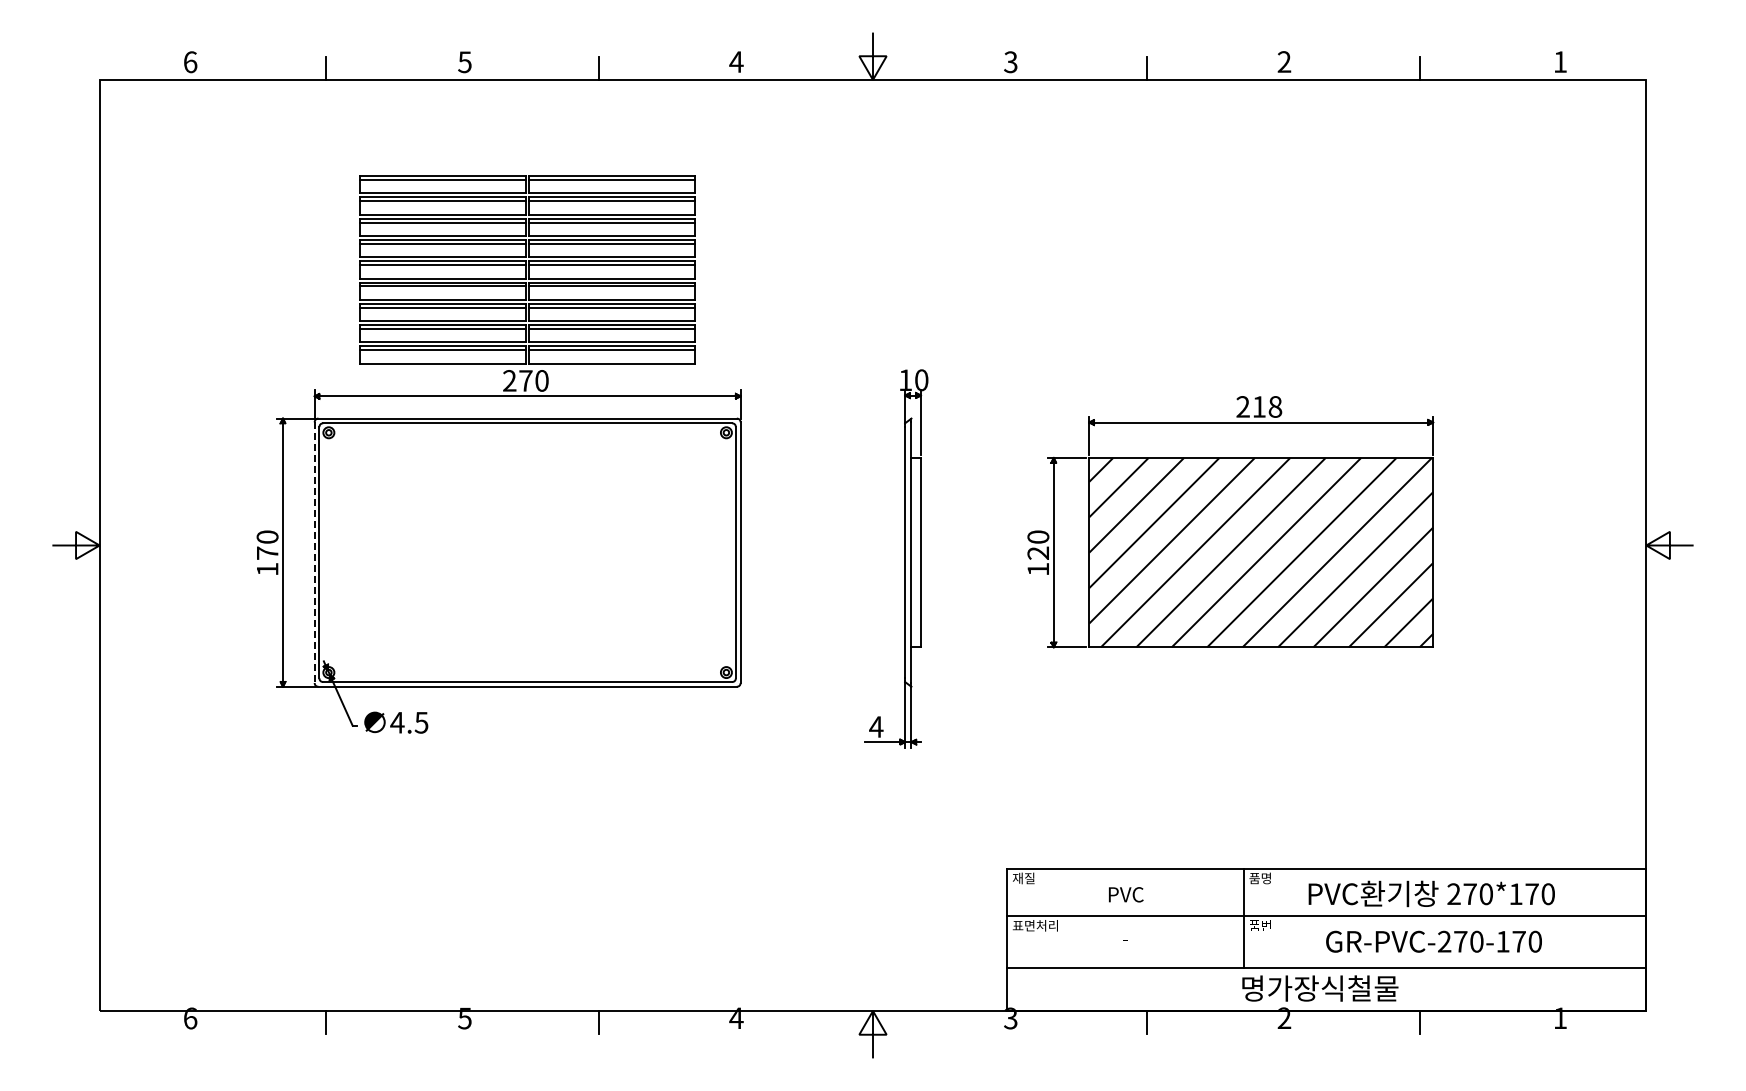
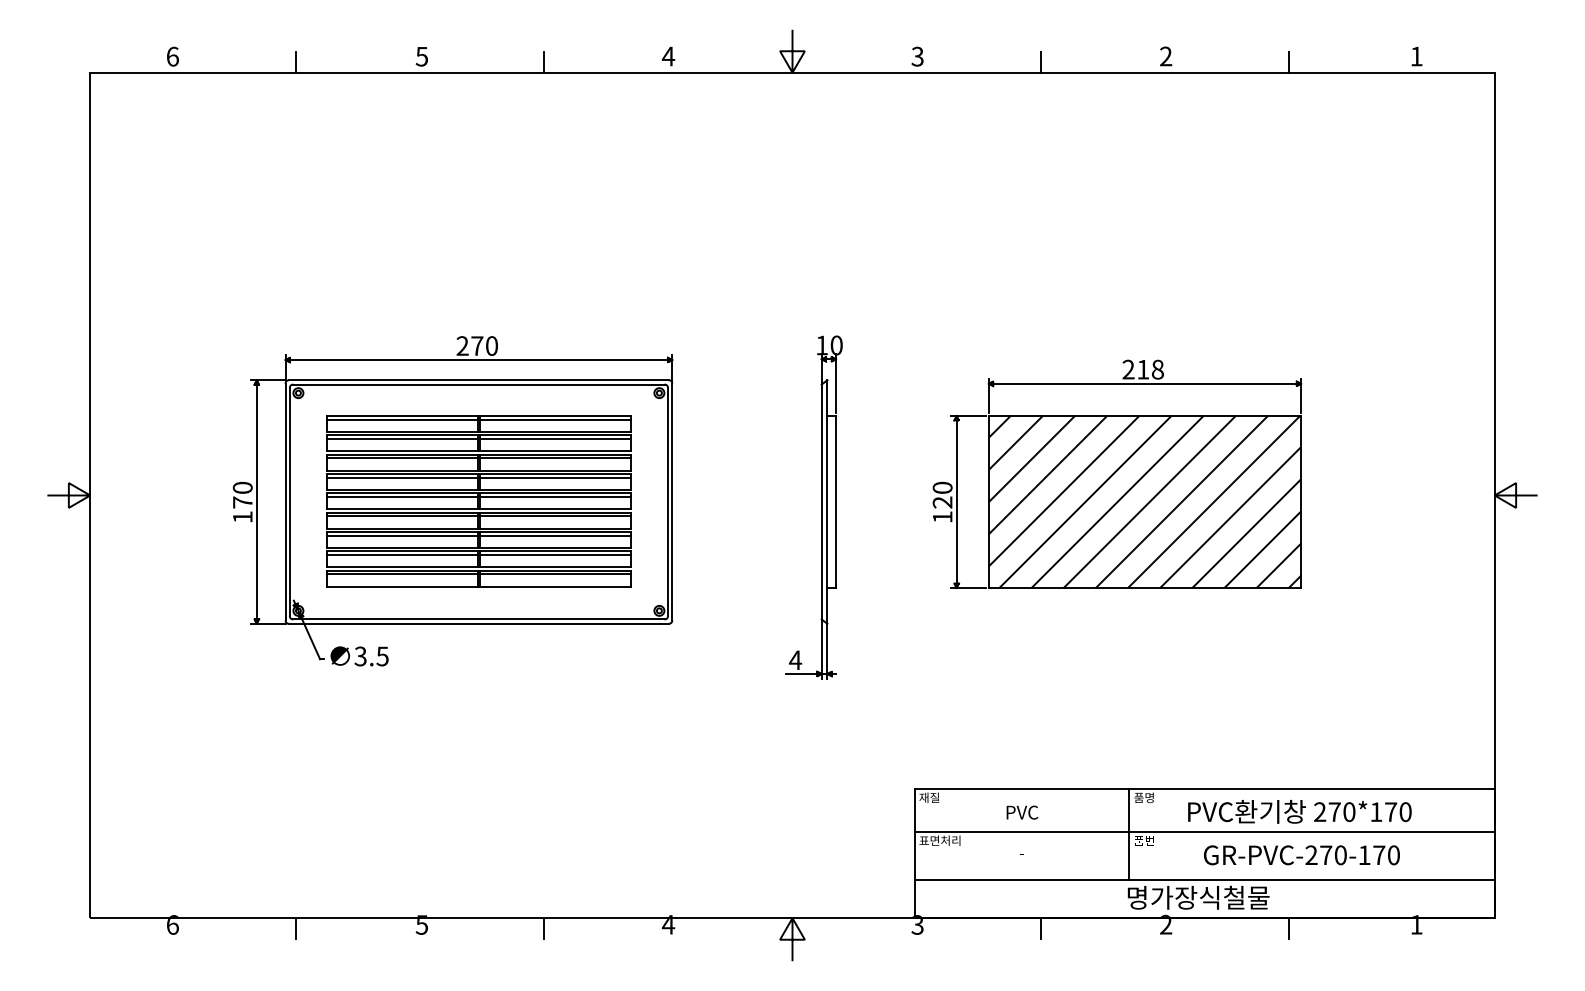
part: (527, 269) -> (478, 500), moved
line: (314, 553) -> (285, 502), dashed -> solid
text: (397, 722) -> (360, 656), 4.5 -> 3.5

